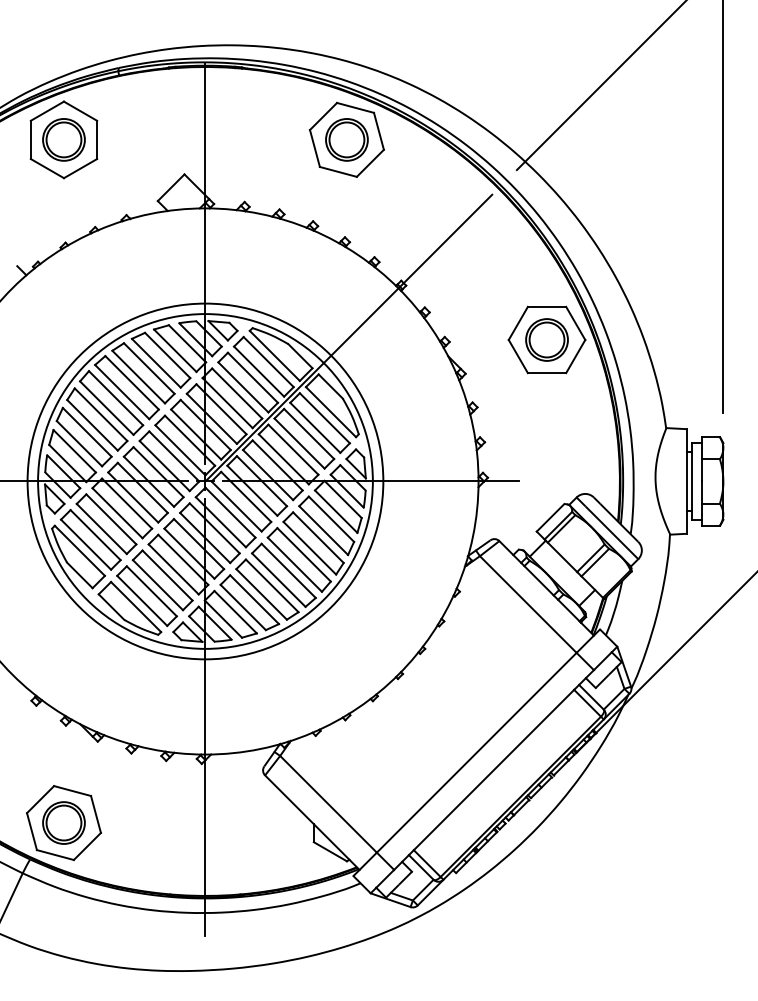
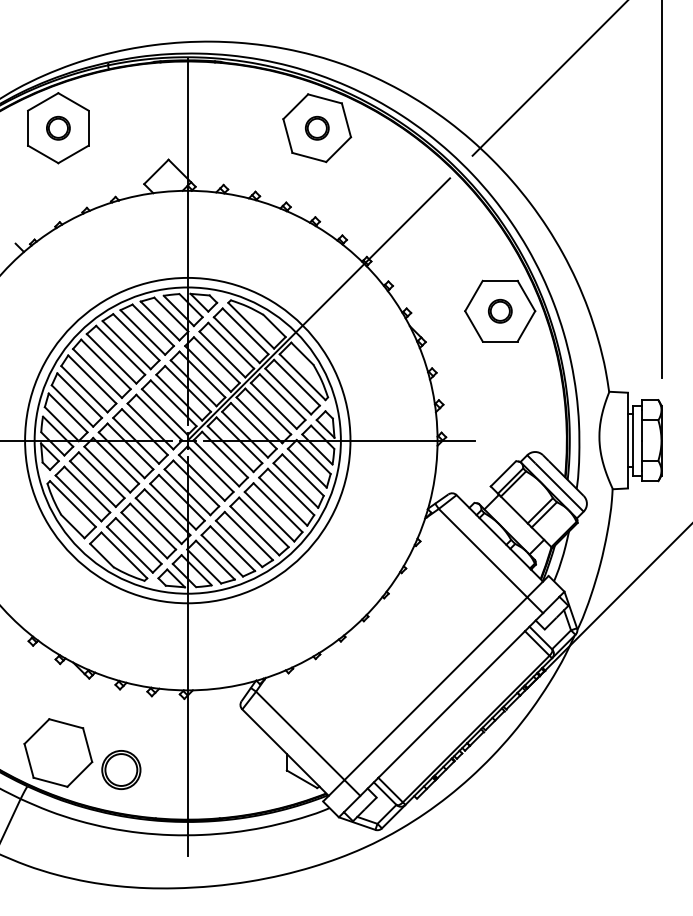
part: (64, 140) -> (58, 128), size x0.6
part: (347, 140) -> (317, 128), size x0.6
part: (547, 340) -> (500, 311), size x0.6
part: (64, 822) -> (121, 769), moved

